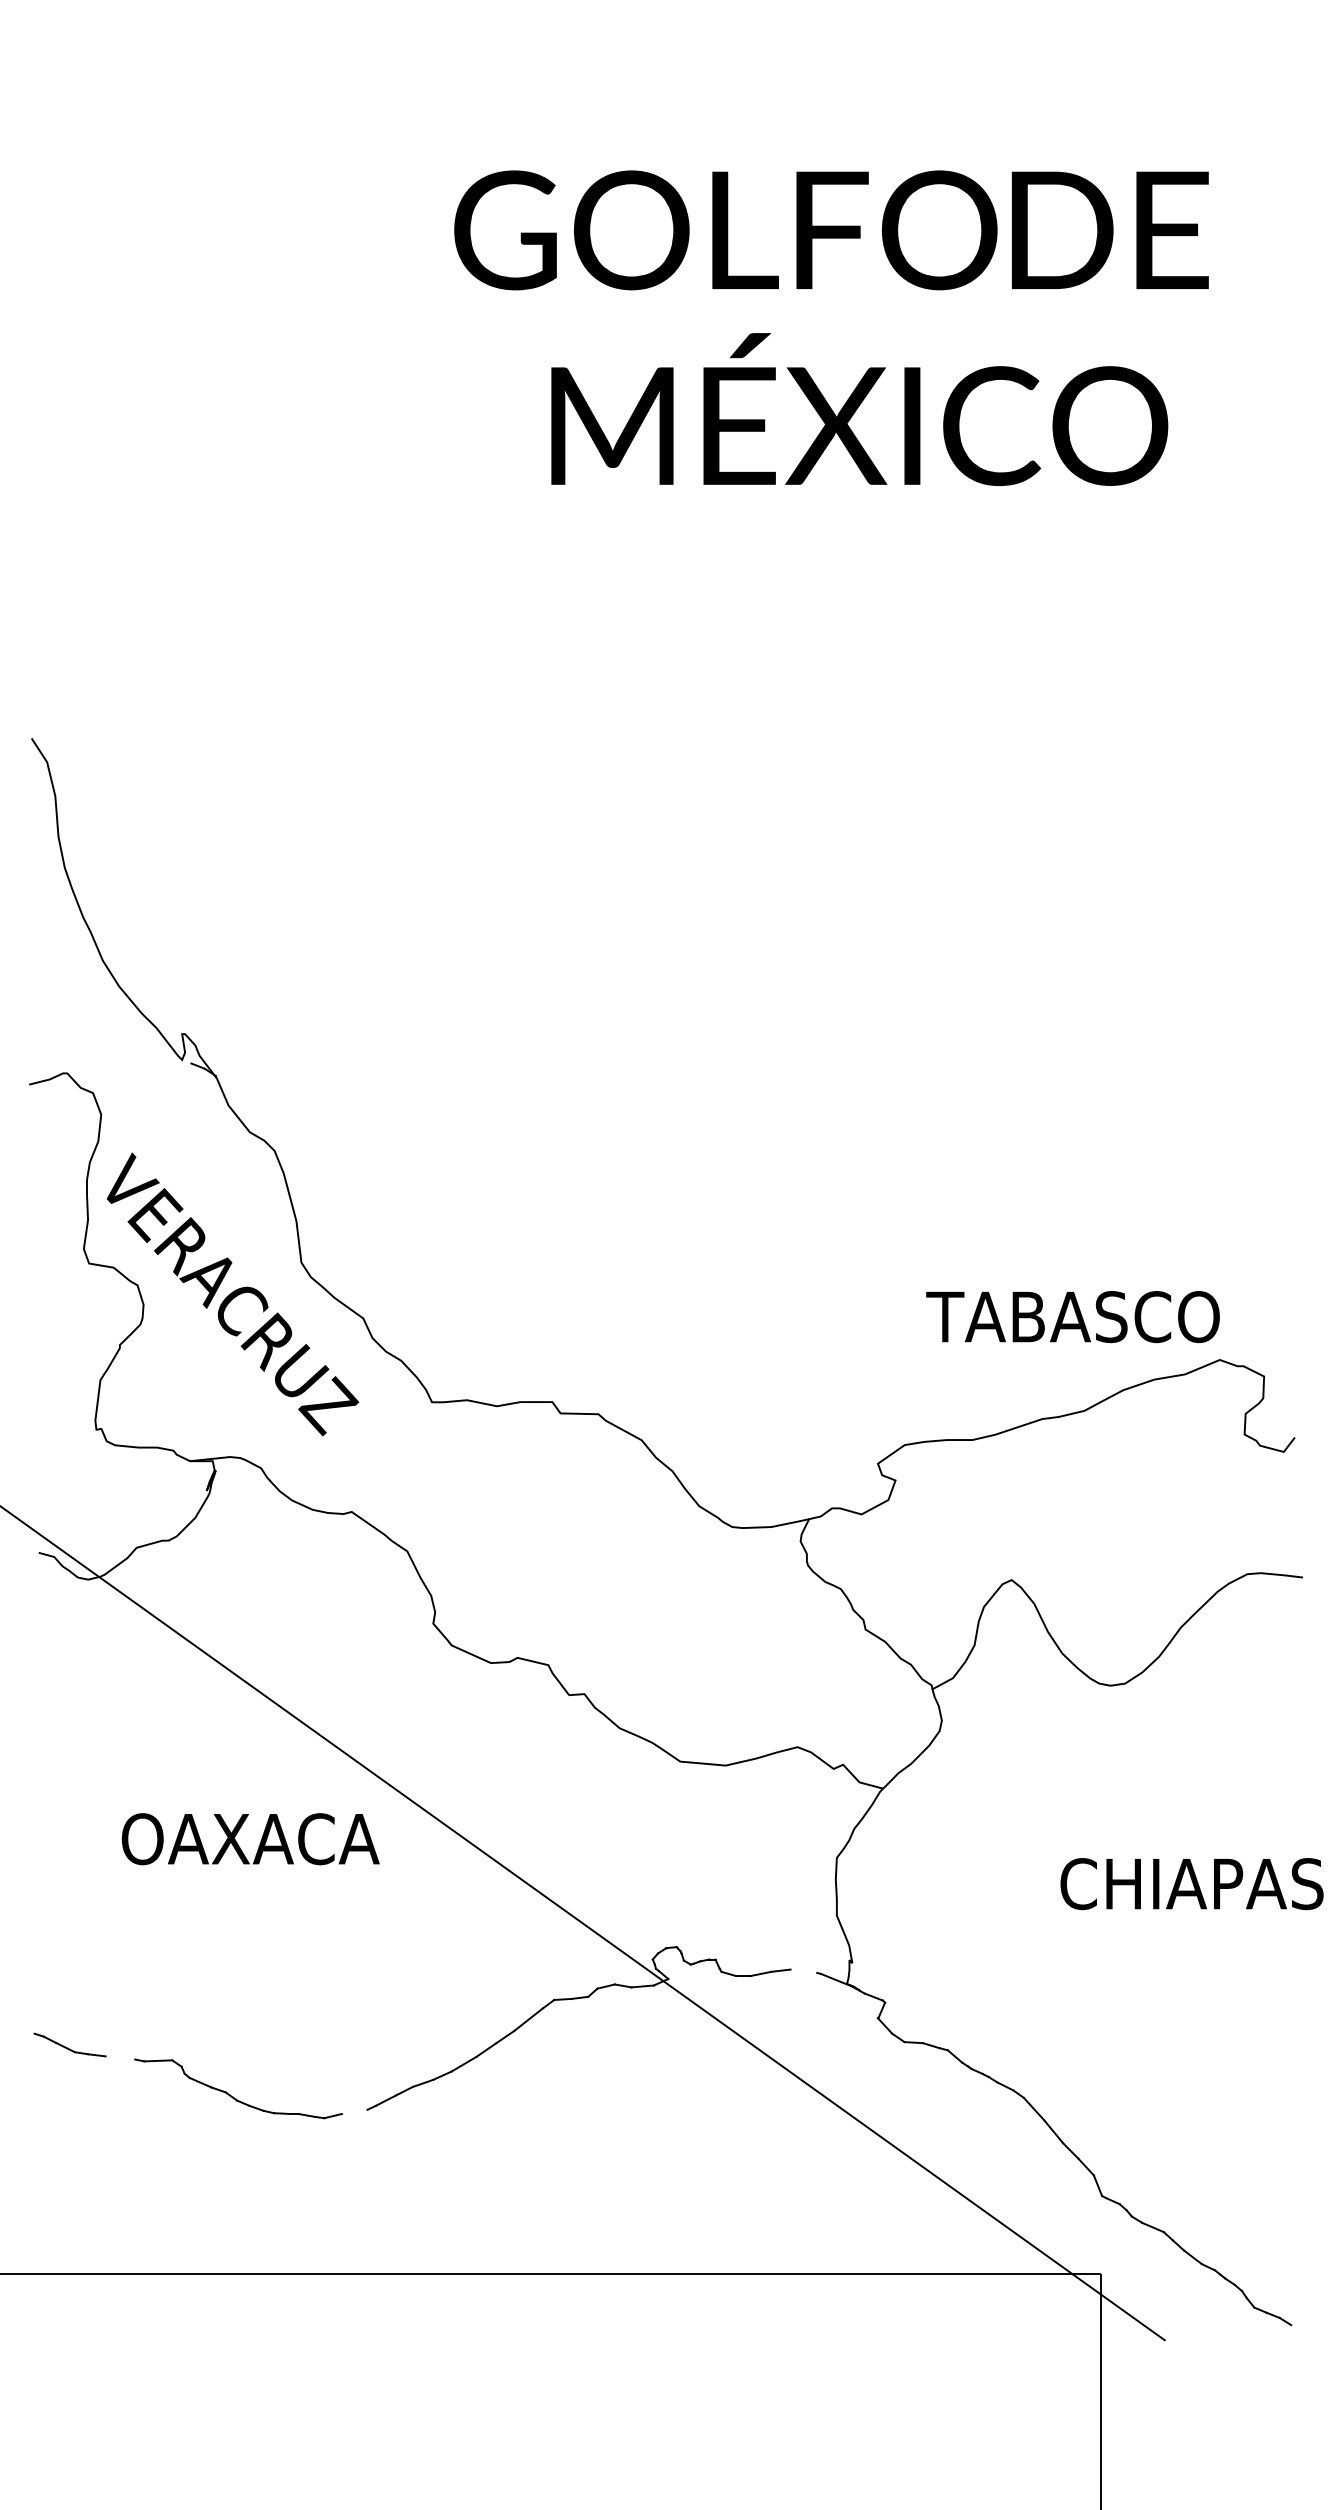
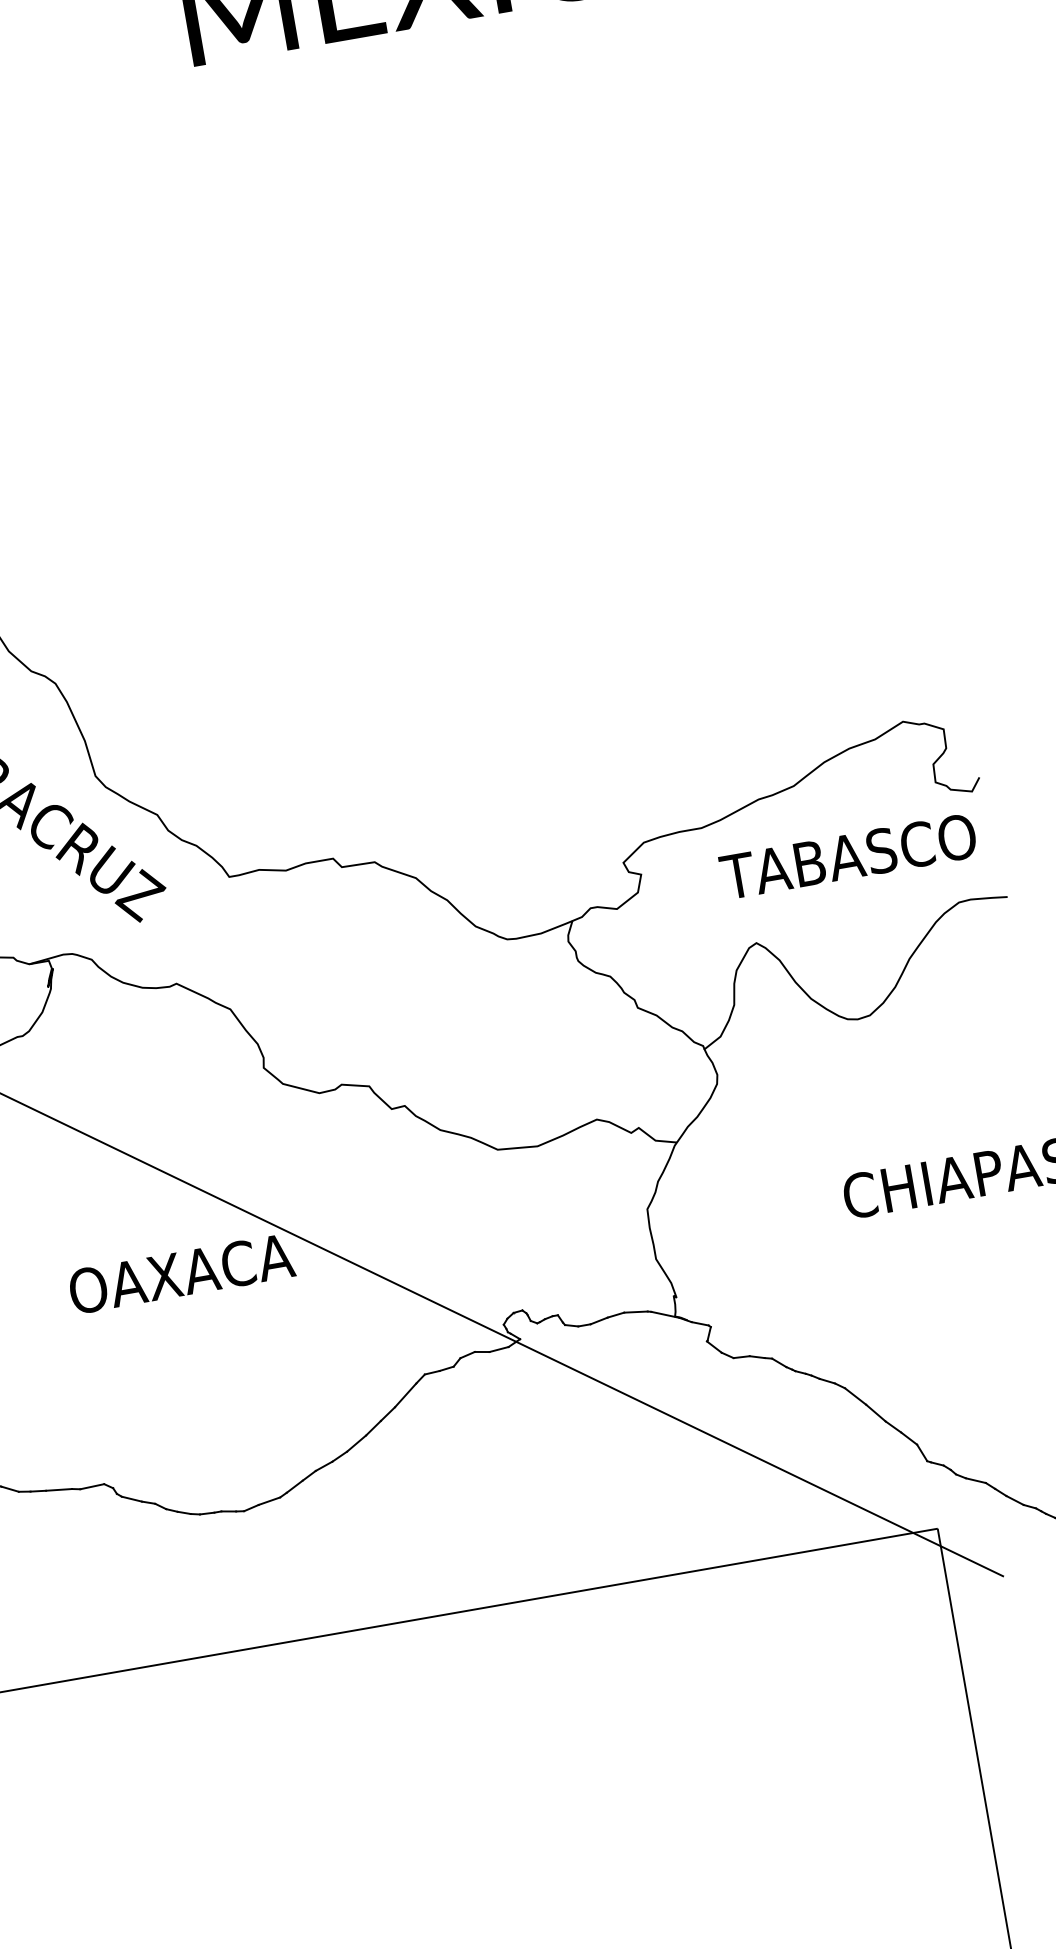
text: (1072, 1317) -> (848, 857), moved
text: (250, 1839) -> (181, 1274), moved
line: (803, 1970) -> (635, 1311), added
line: (120, 2057) -> (59, 1489), added
line: (354, 2111) -> (269, 1500), added

